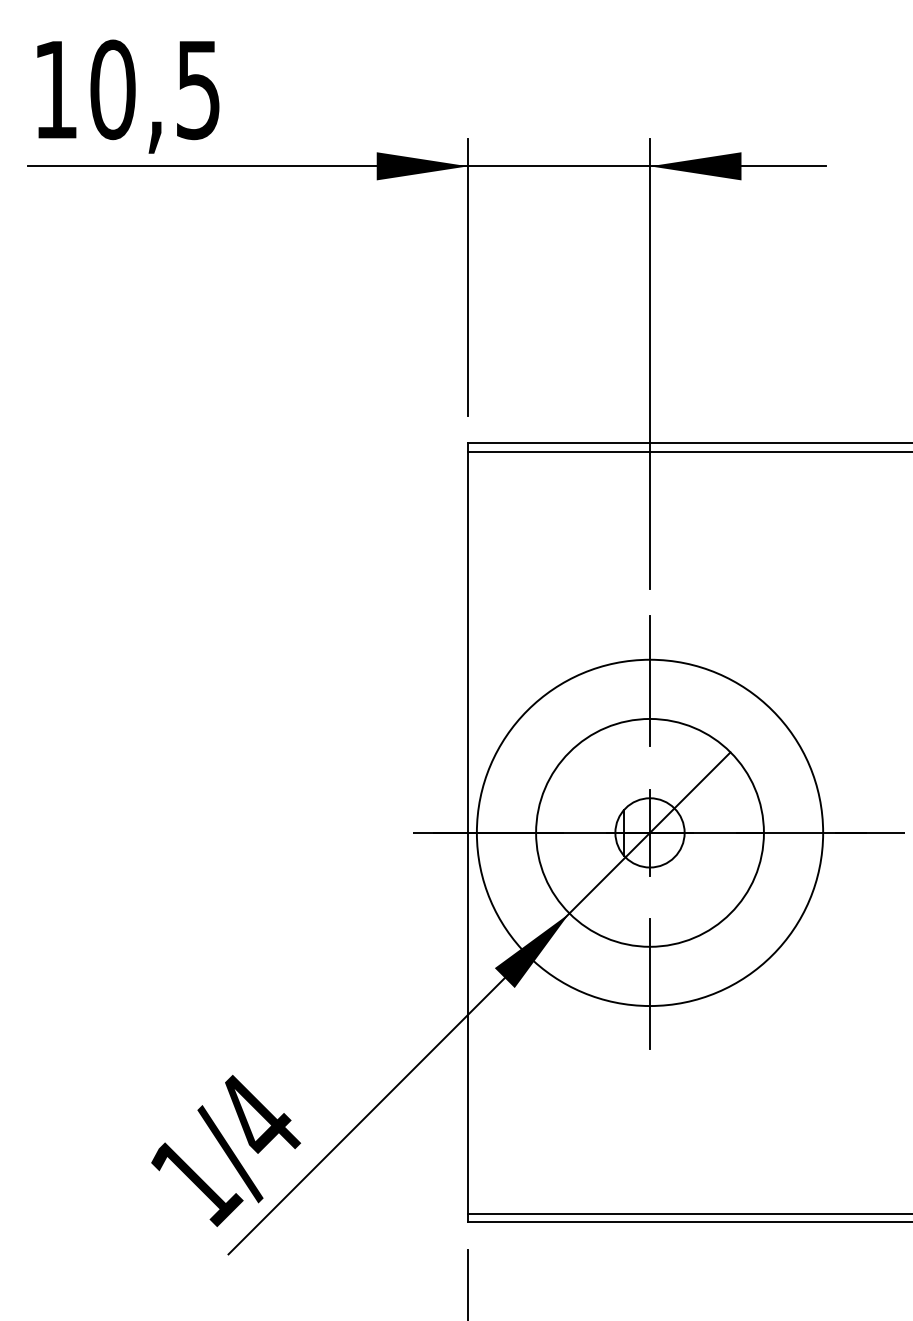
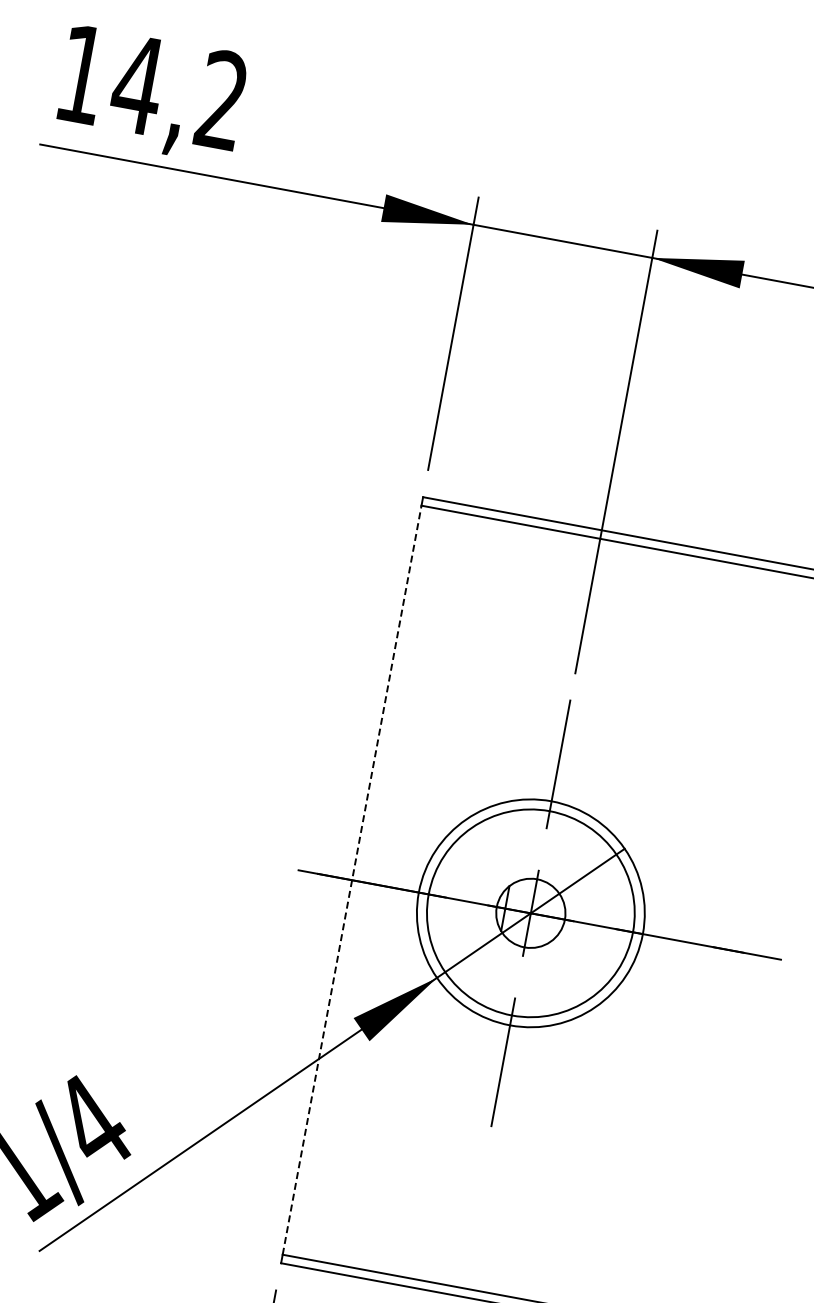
text: (154, 89) -> (179, 92), 10,5 -> 14,2
line: (468, 832) -> (352, 879), solid -> dashed
circle: (649, 832) -> (530, 912), size x0.6

